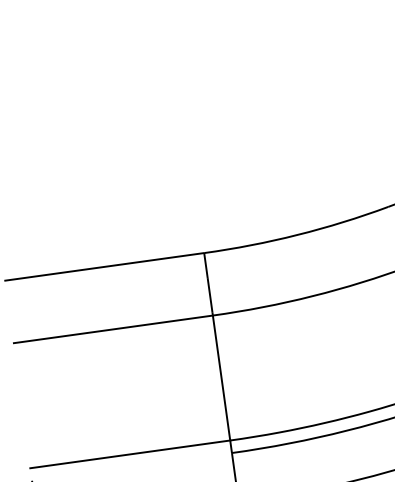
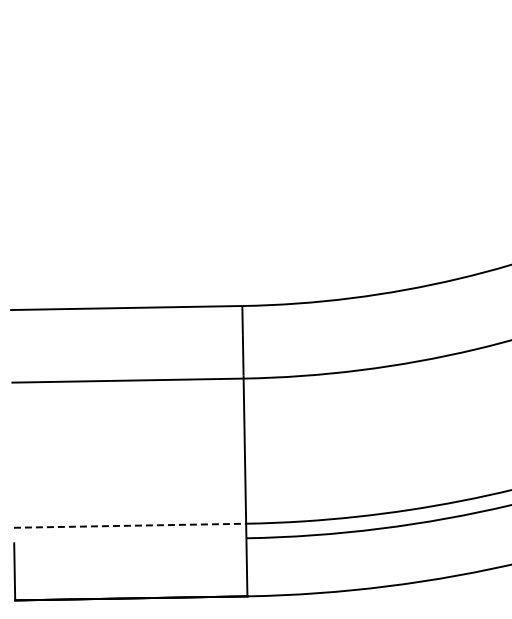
line: (130, 454) -> (130, 525), solid -> dashed

